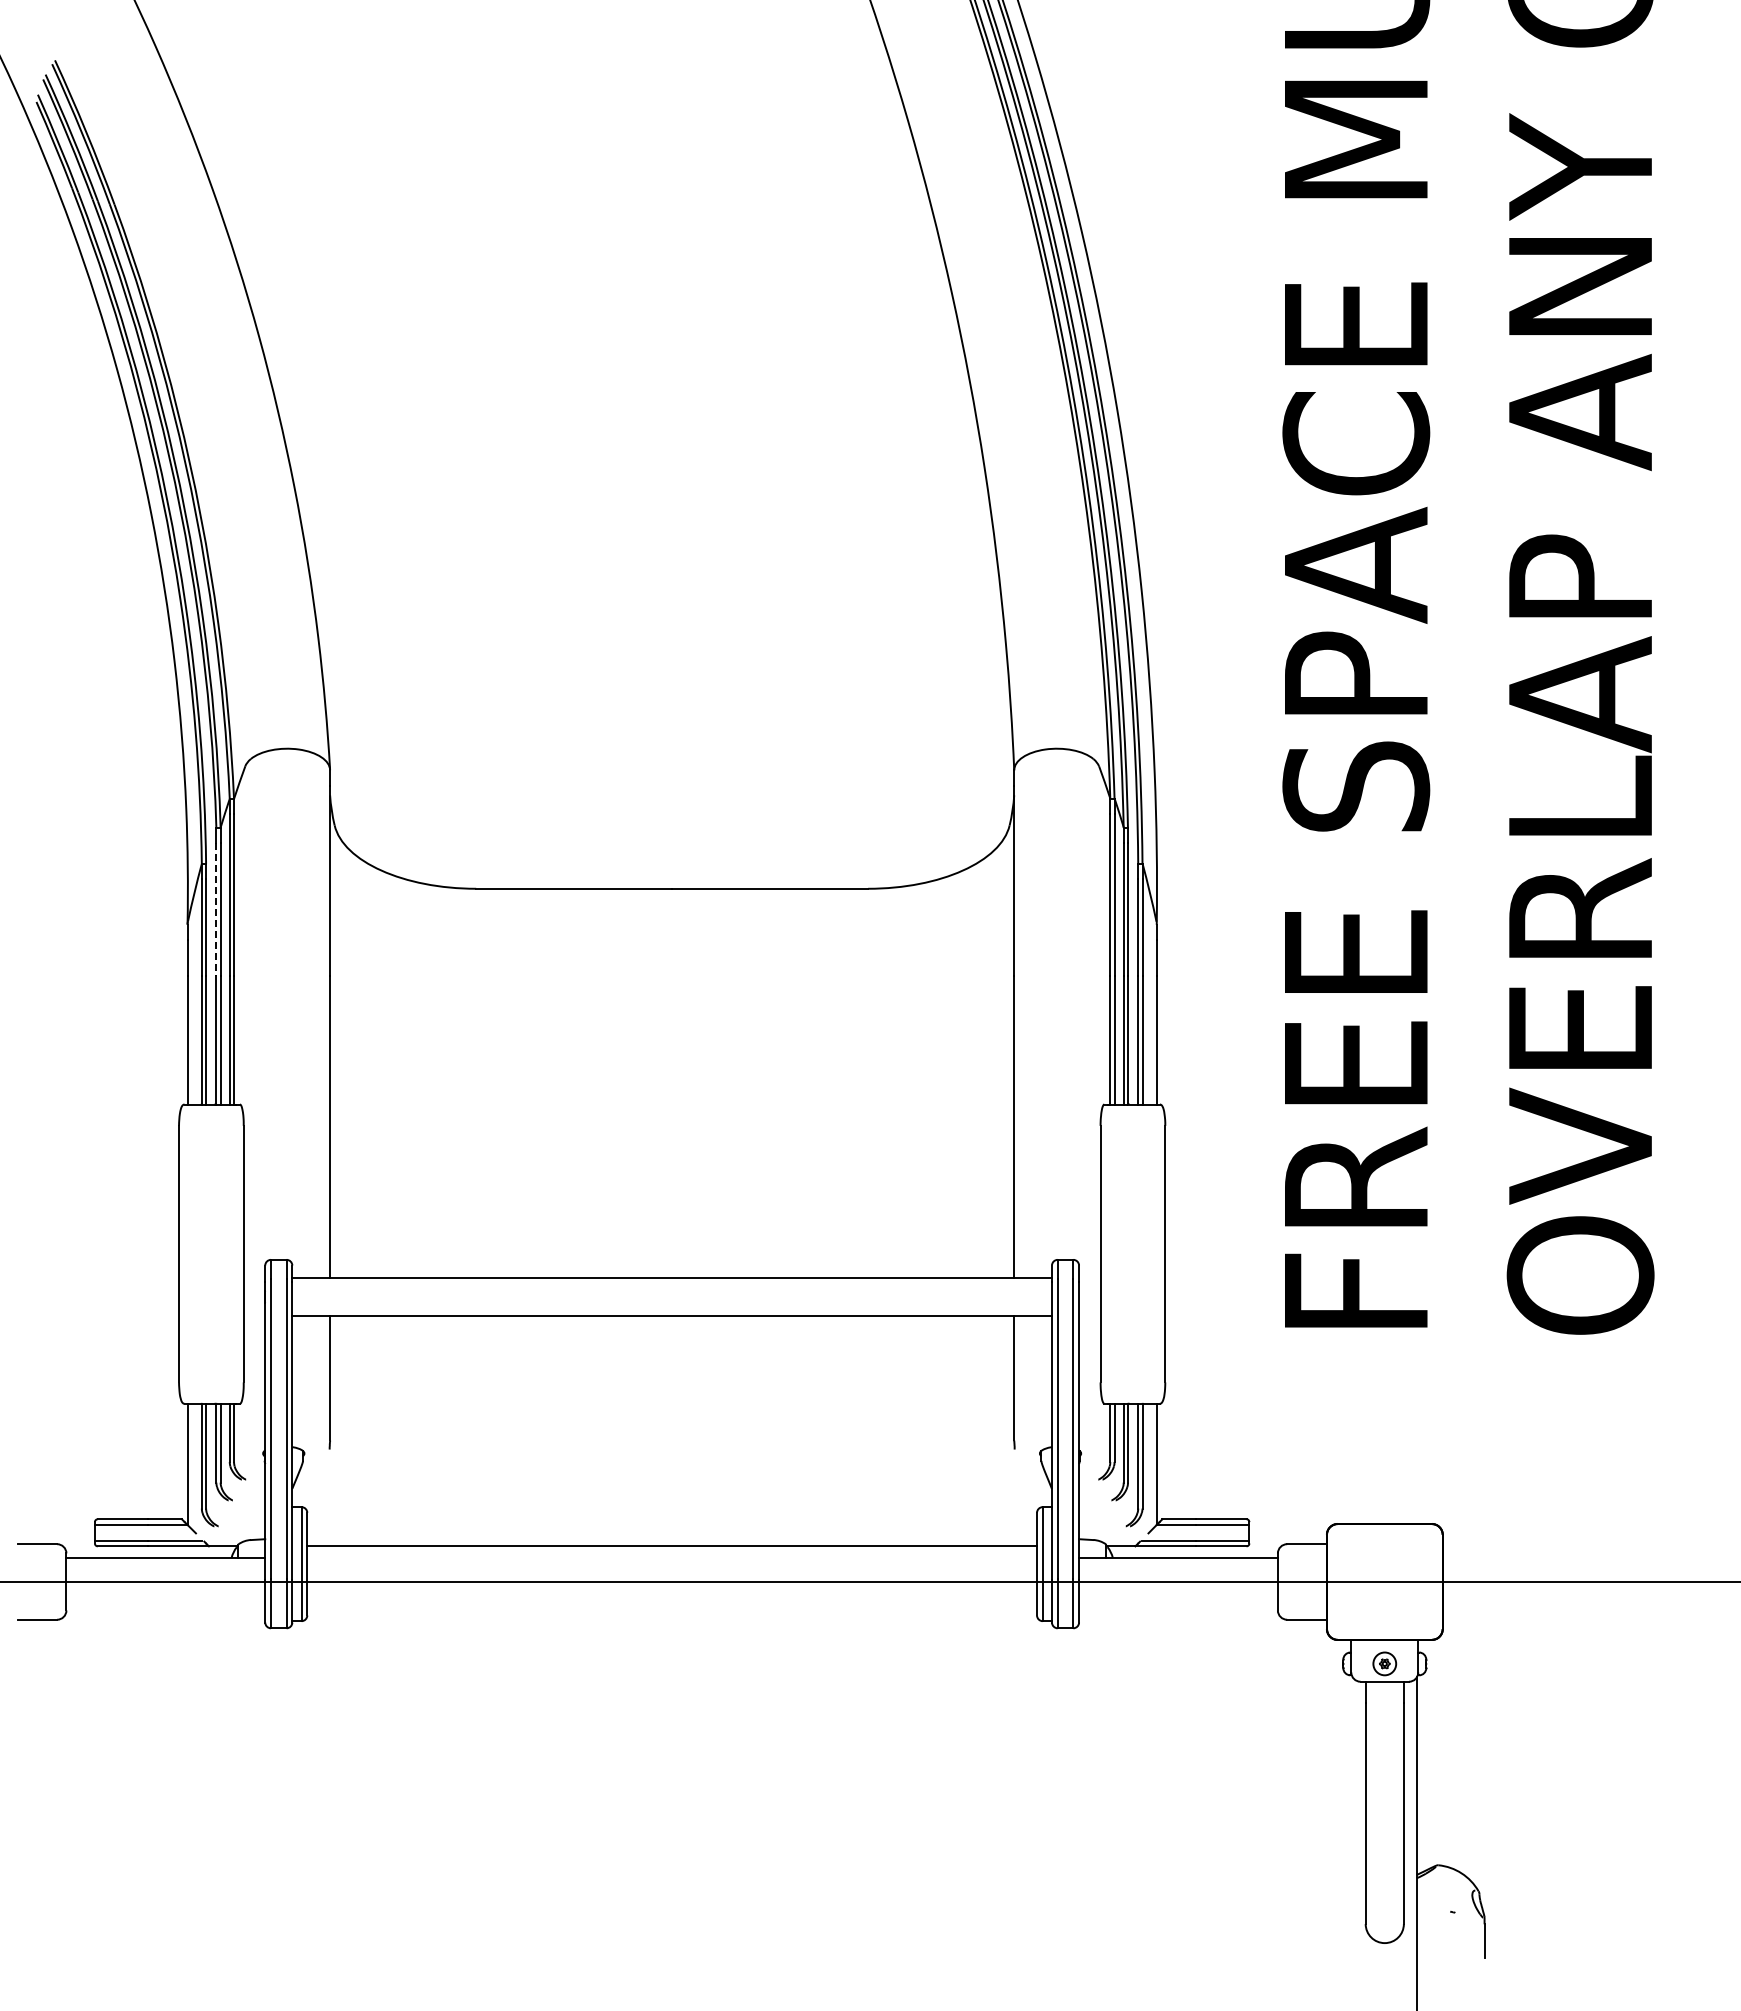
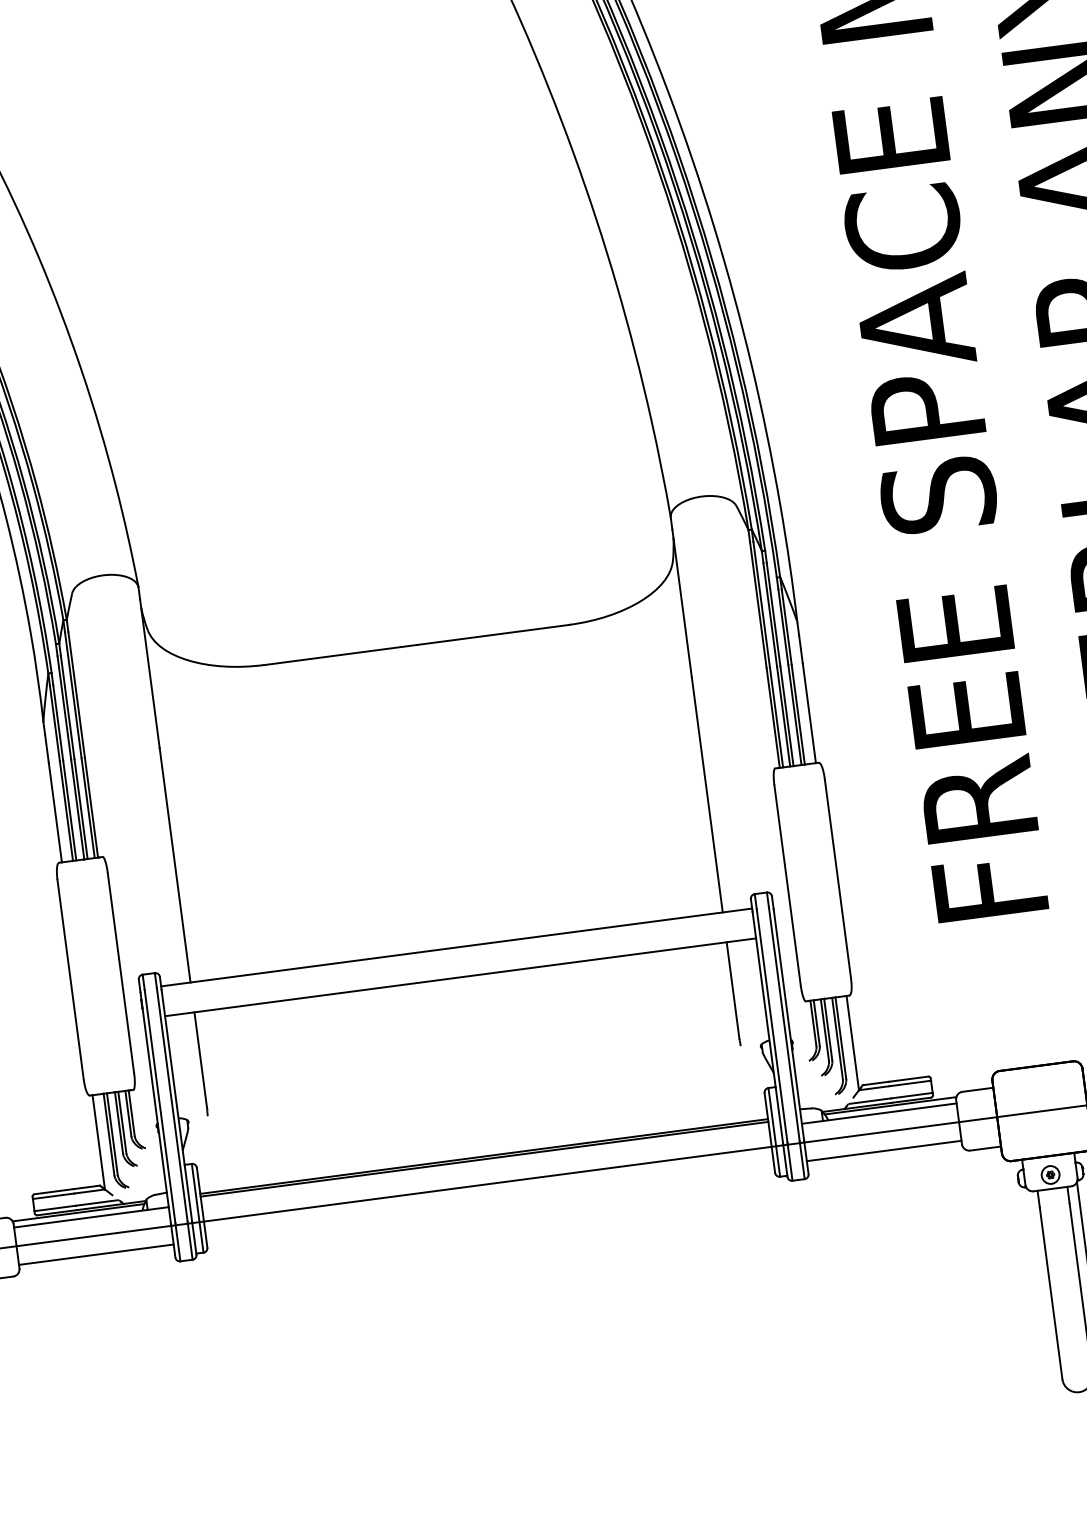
line: (216, 910) -> (64, 708), dashed -> solid
line: (149, 1549) -> (77, 1212), added
line: (672, 1549) -> (484, 1158), added
line: (1193, 1549) -> (890, 1105), added
line: (165, 1605) -> (96, 1254), added
line: (1178, 1605) -> (884, 1150), added

